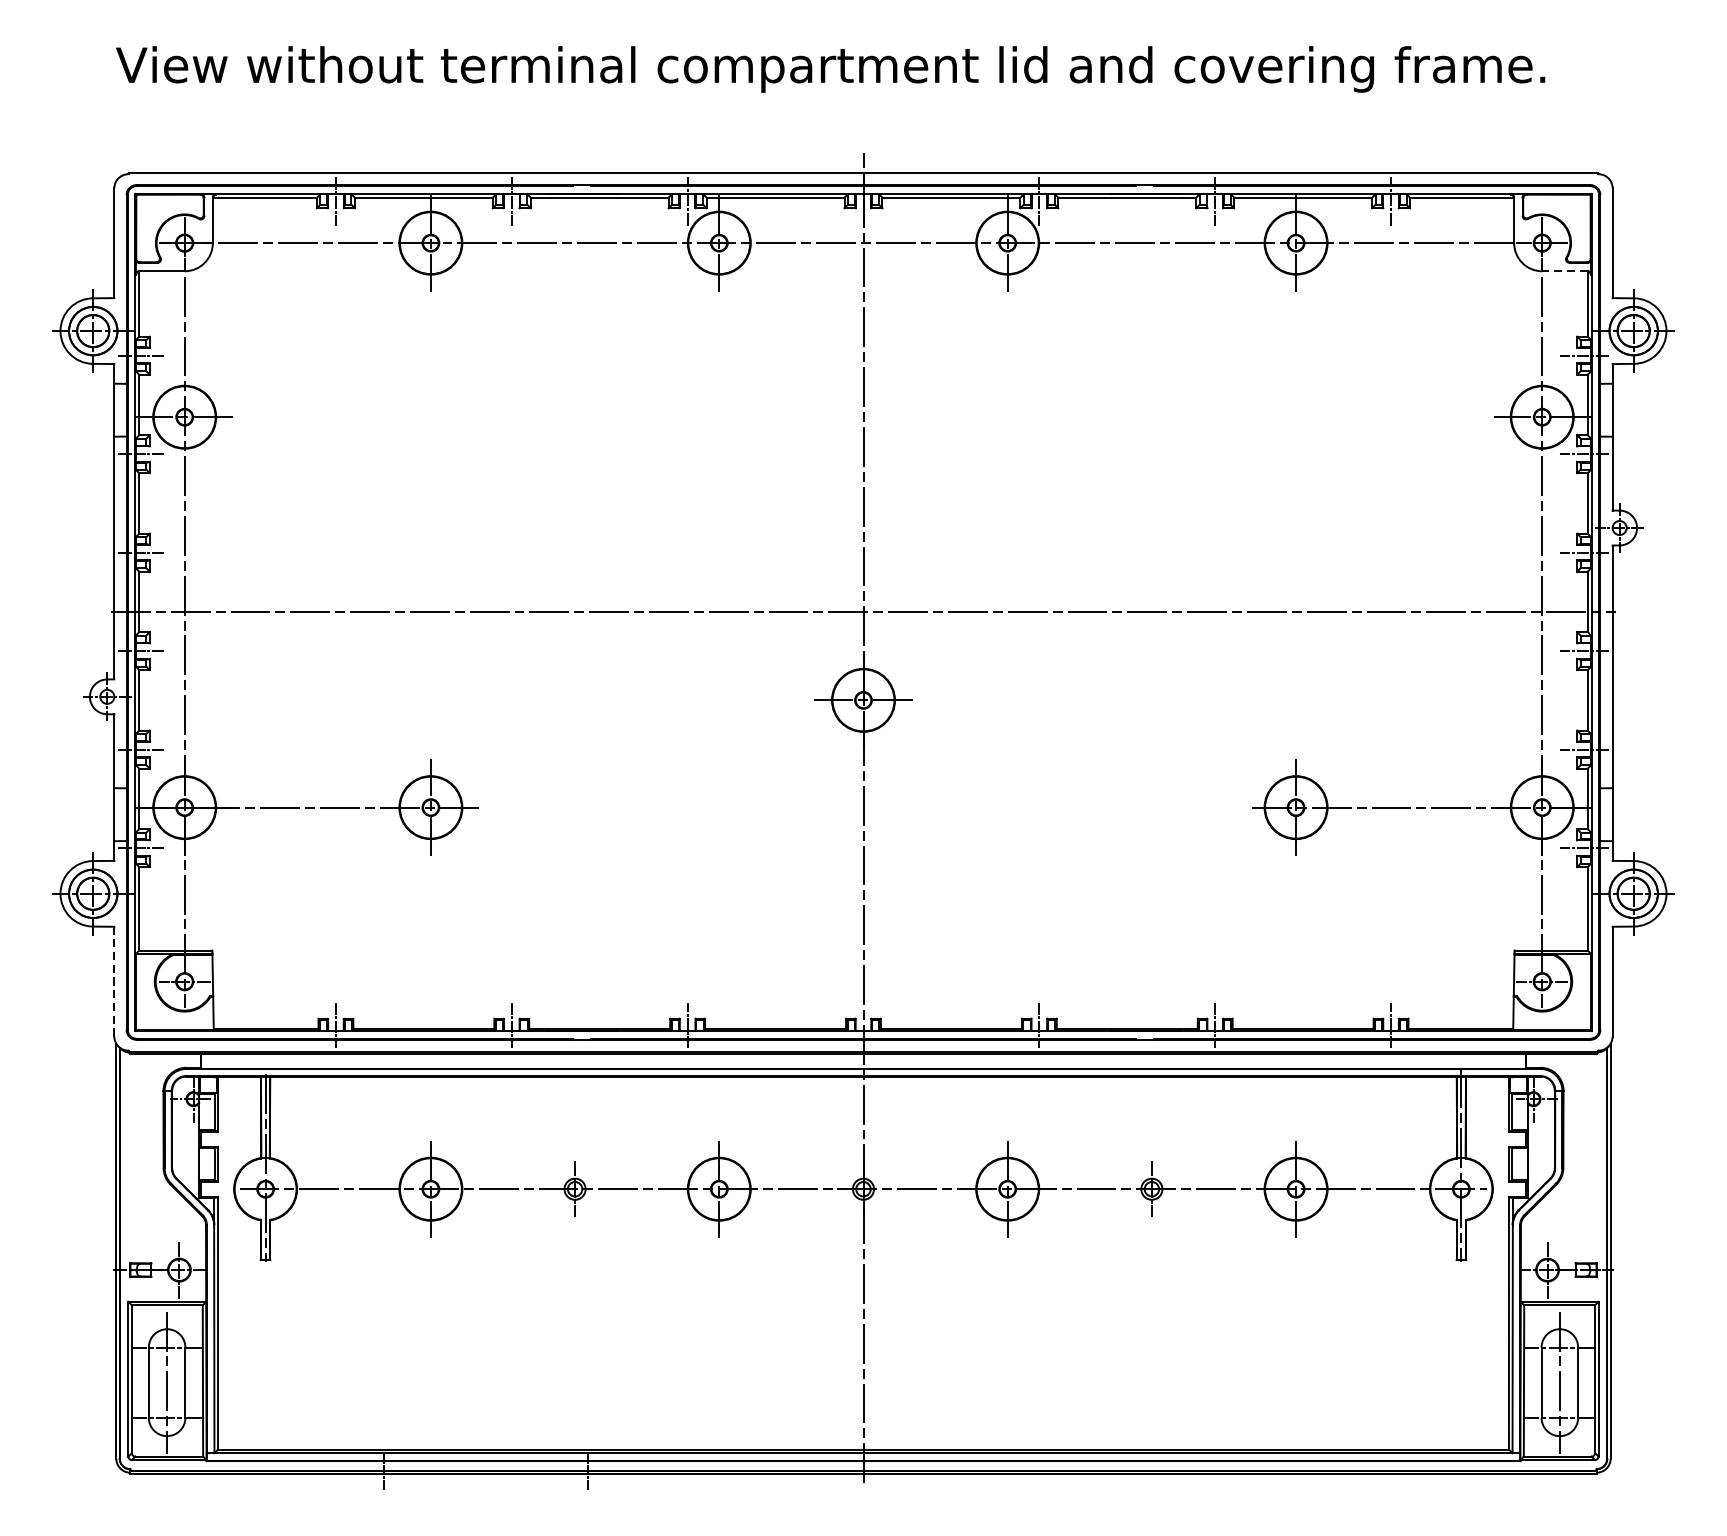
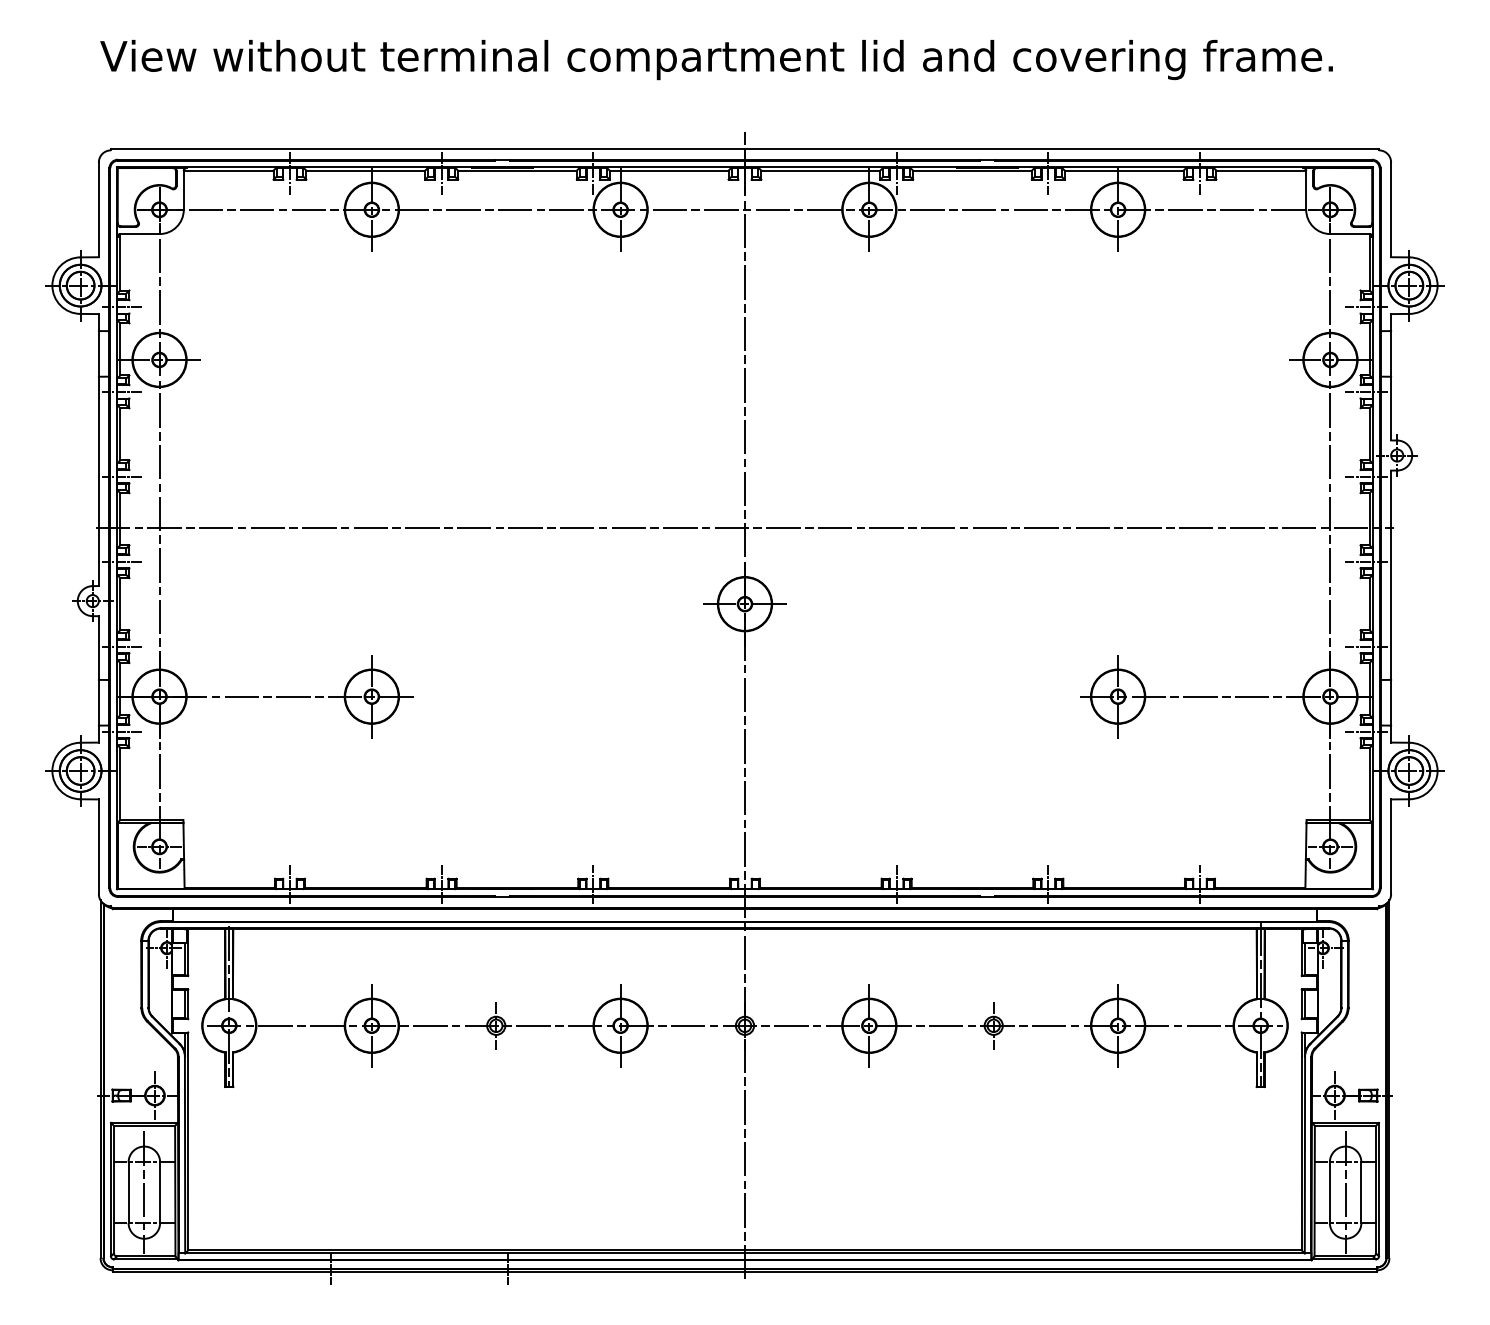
line: (1565, 271) -> (1350, 234), dashed -> solid
line: (113, 981) -> (98, 846), dashed -> solid

